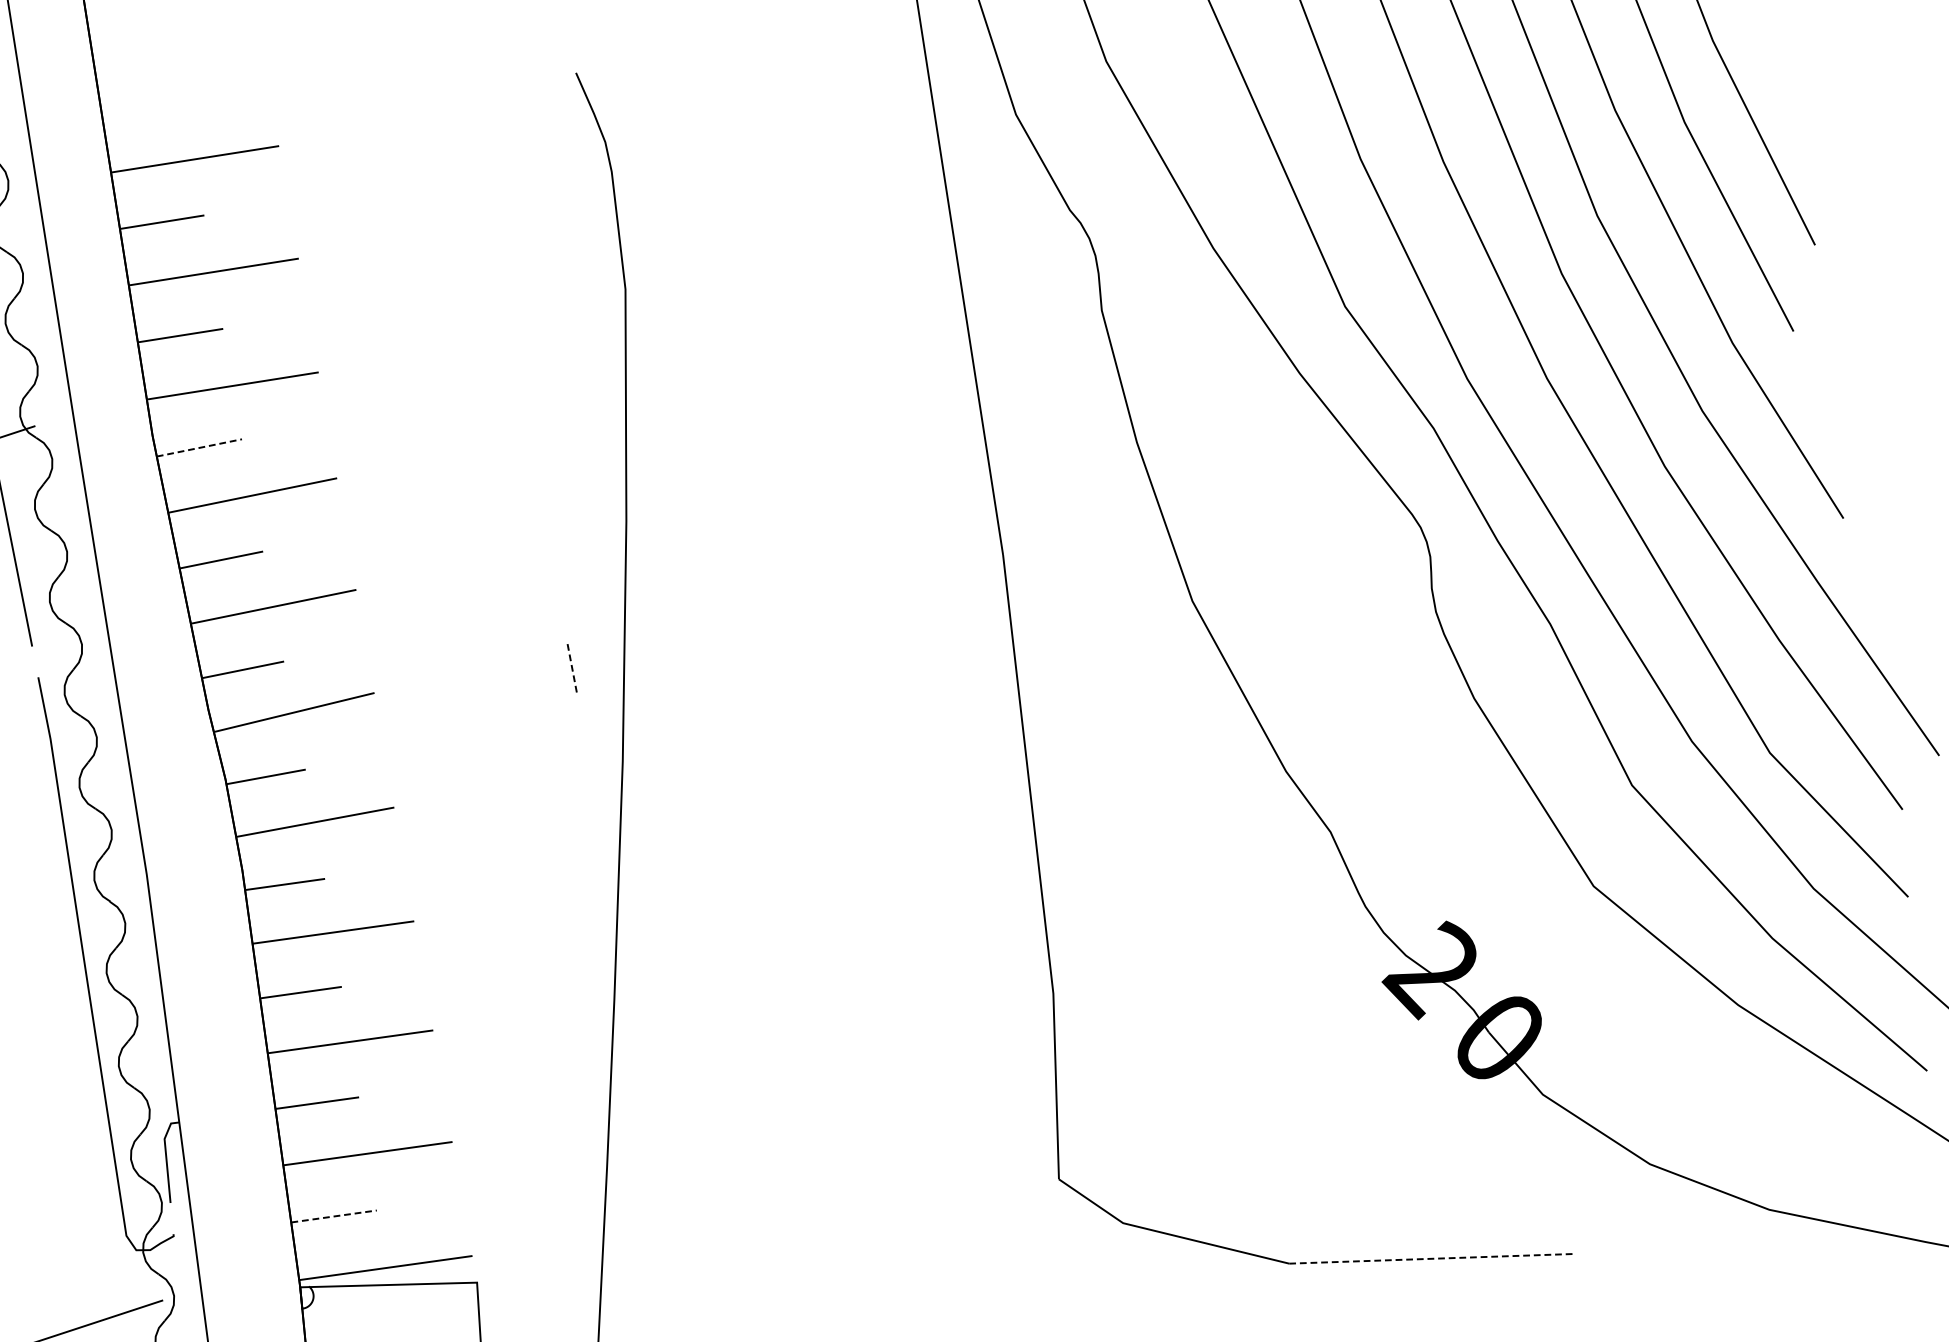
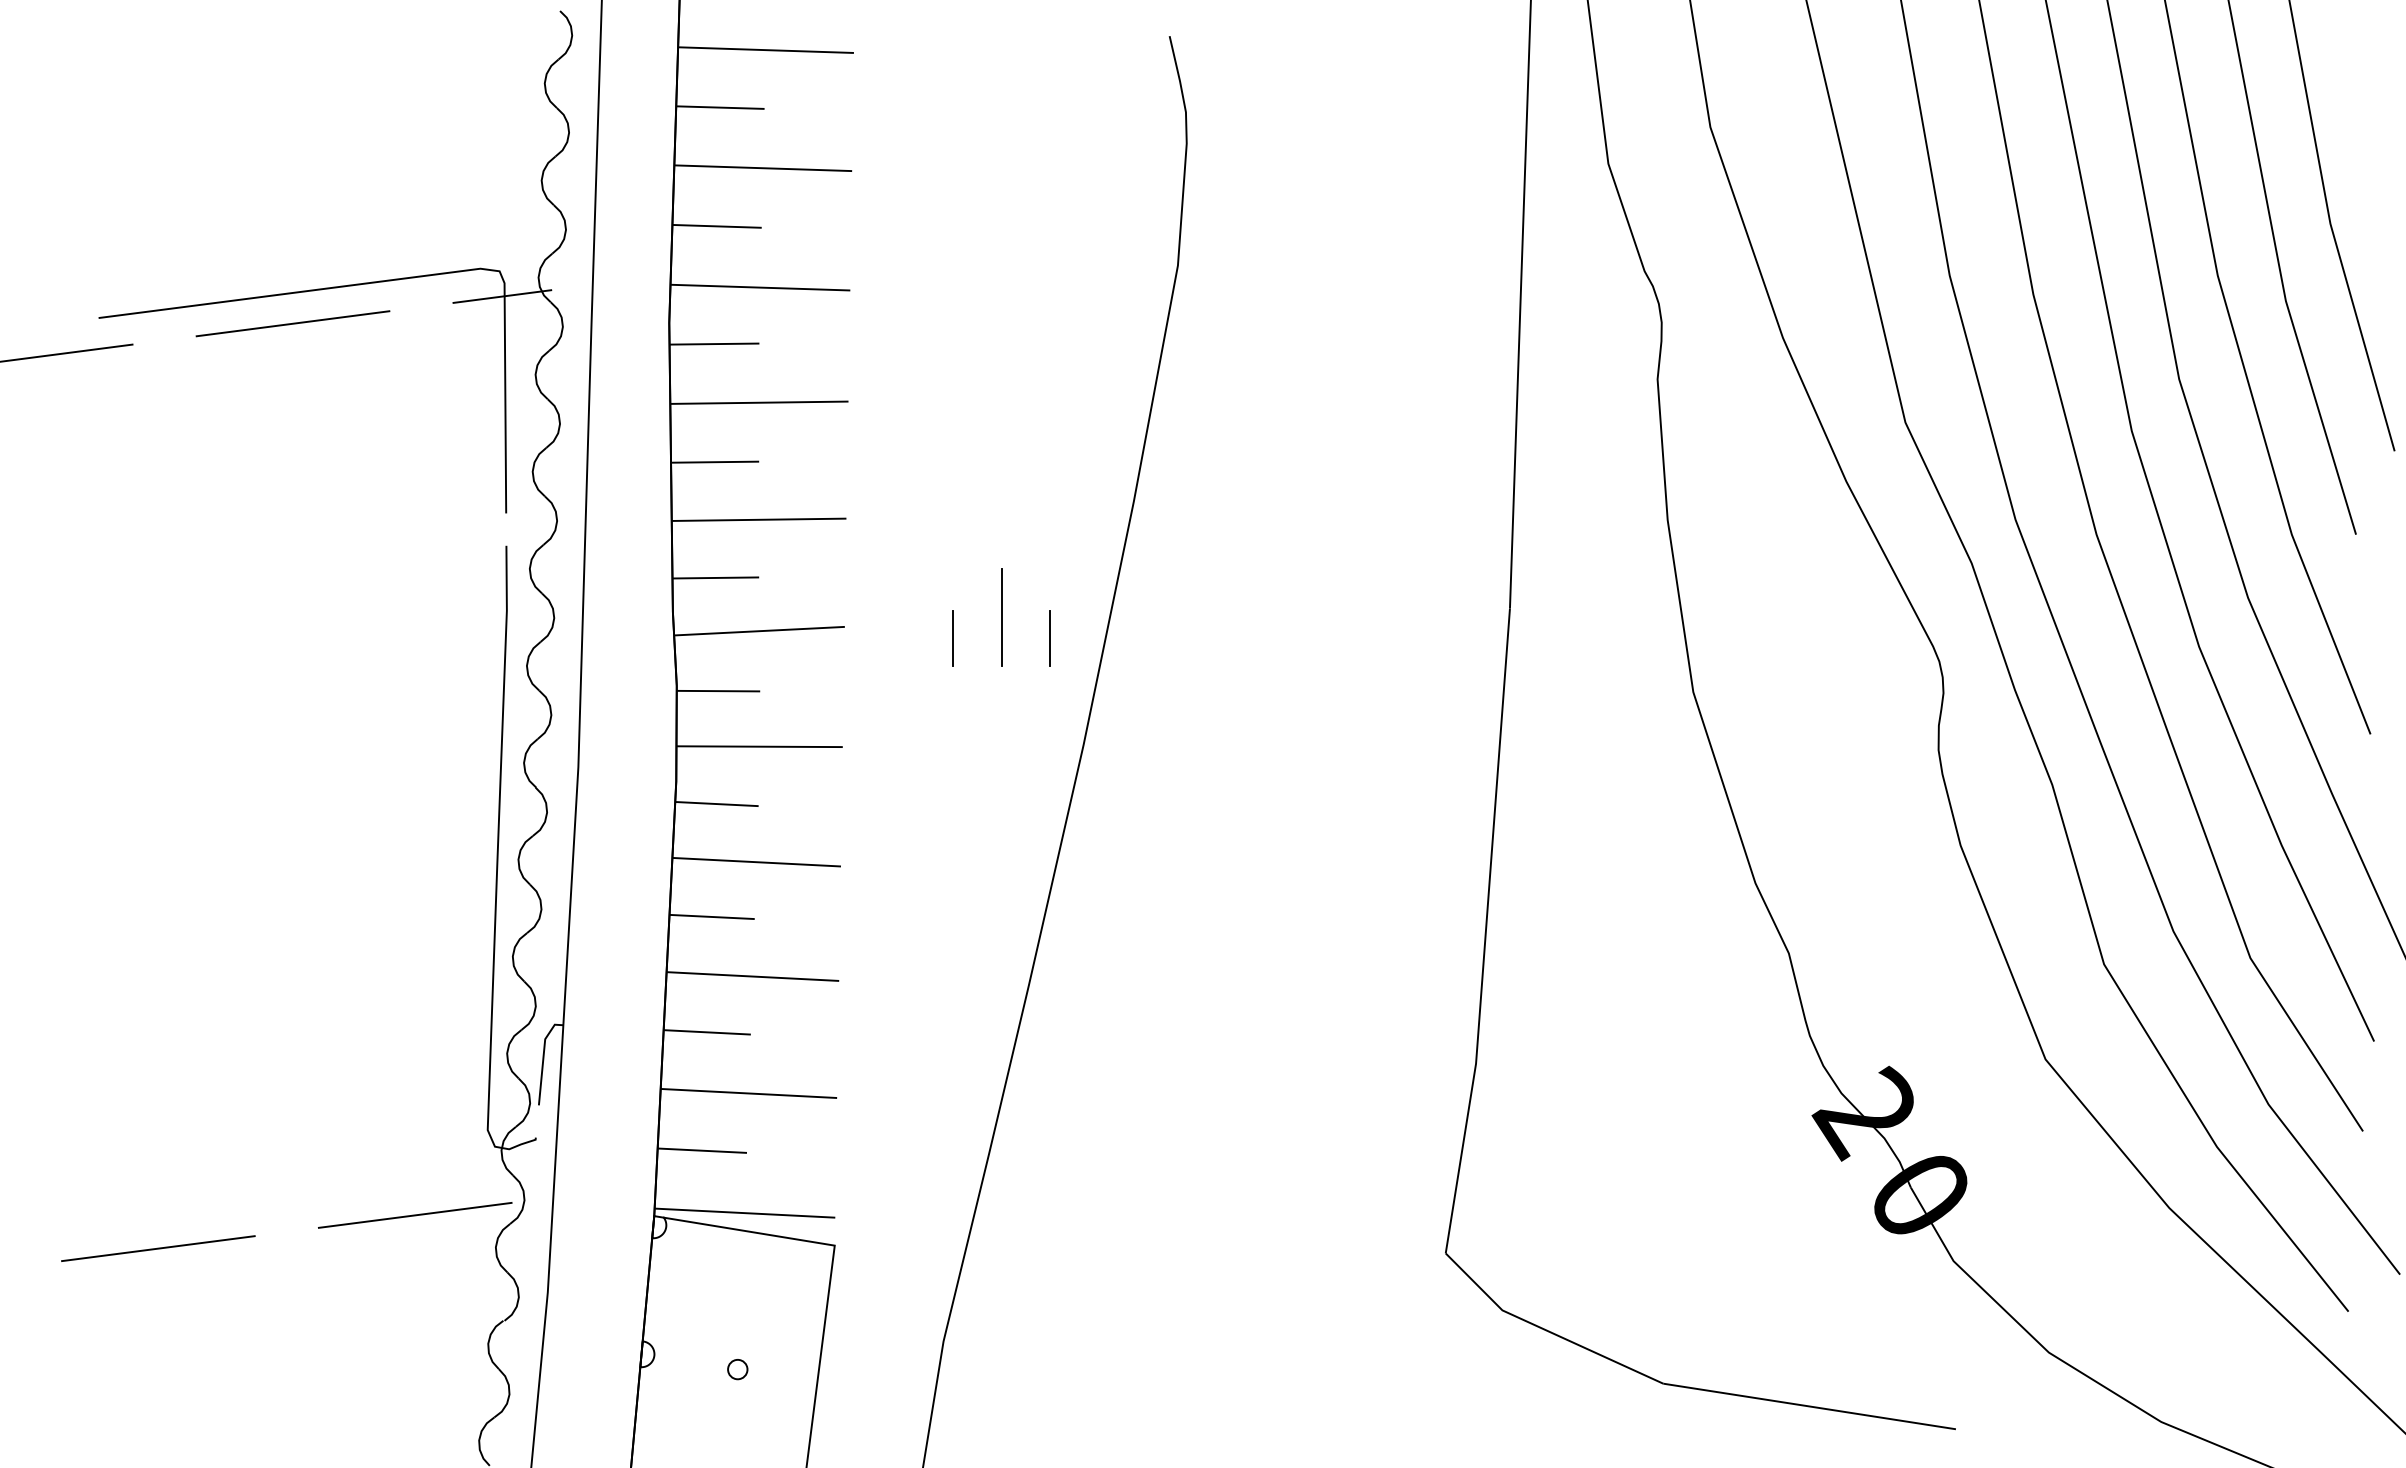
line: (199, 448) -> (714, 344), dashed -> solid
line: (521, 655) -> (1001, 617), added
line: (571, 665) -> (1050, 637), dashed -> solid
line: (479, 684) -> (953, 638), added
line: (334, 1216) -> (702, 1150), dashed -> solid
line: (1433, 1258) -> (1810, 1406), dashed -> solid

